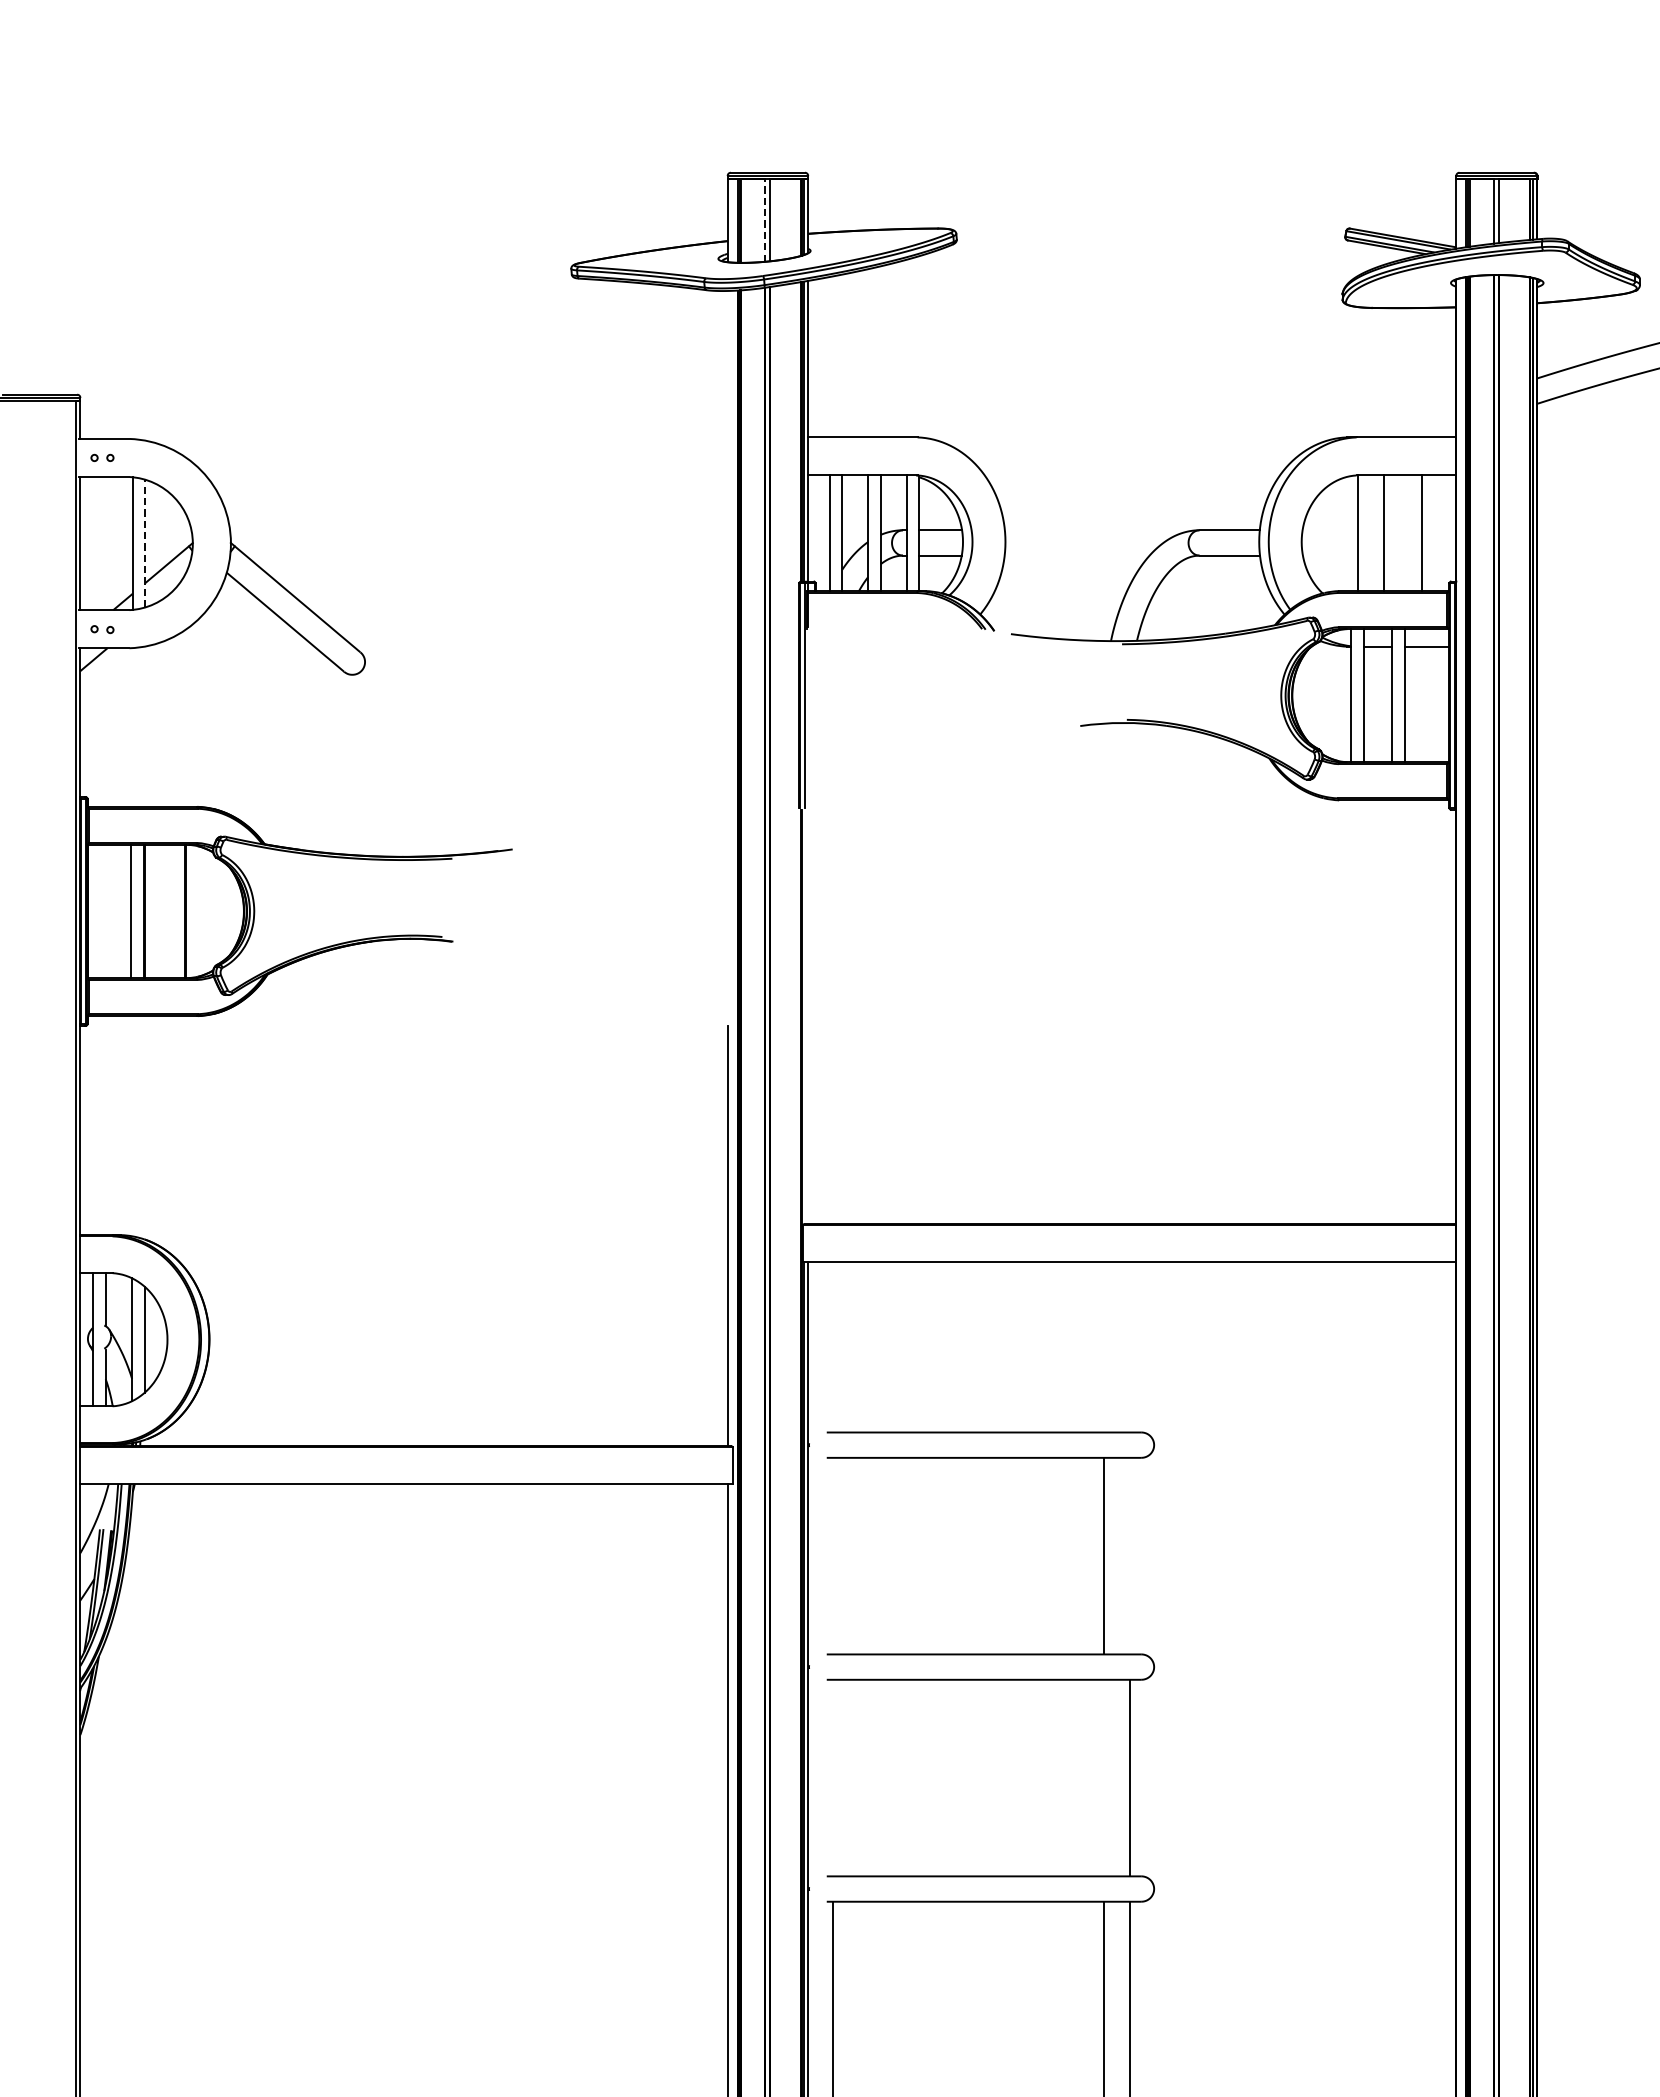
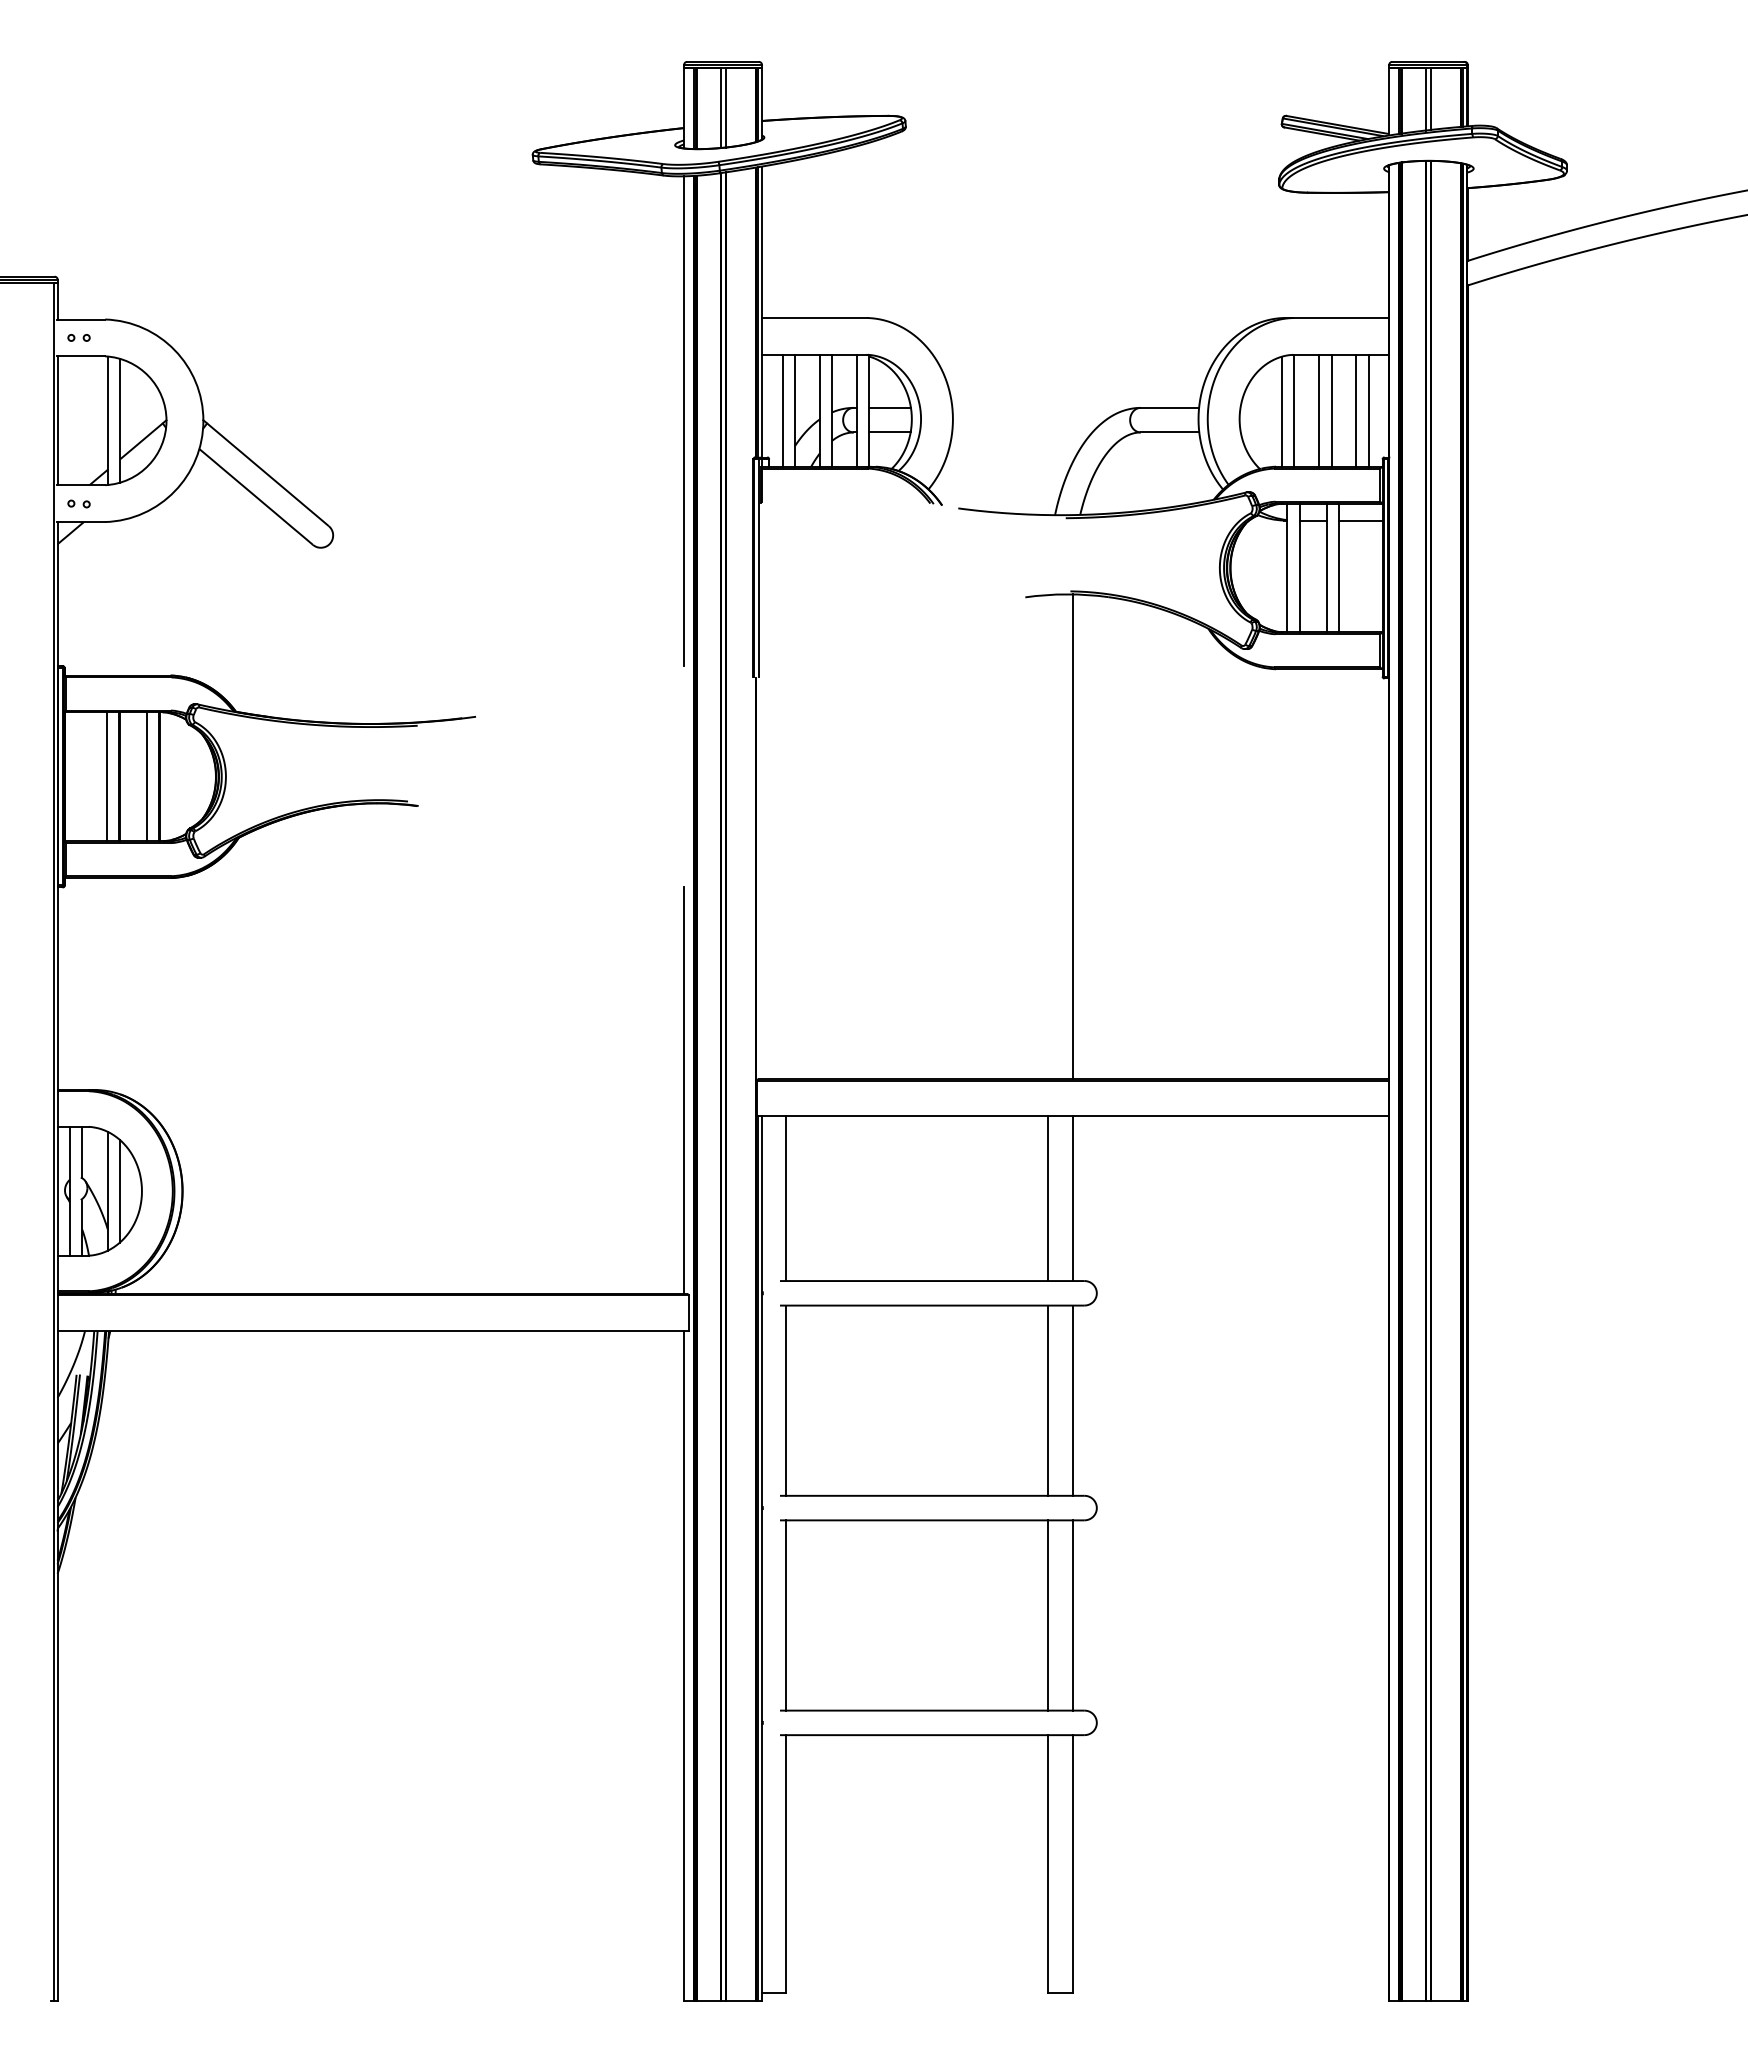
line: (765, 219) -> (720, 107), dashed -> solid
line: (1396, 532) -> (1331, 410), added
line: (1434, 532) -> (1368, 410), added
line: (1345, 533) -> (1282, 411), added
line: (145, 543) -> (120, 420), dashed -> solid
line: (728, 544) -> (684, 421), added
line: (172, 911) -> (146, 776), added
line: (1130, 973) -> (1073, 836), added
line: (833, 1347) -> (786, 1198), added
line: (1104, 1347) -> (1048, 1198), added
line: (1130, 1347) -> (1073, 1198), added
line: (833, 1555) -> (786, 1400), added
line: (1130, 1555) -> (1073, 1400), added
line: (833, 1778) -> (786, 1615), added
line: (1104, 1778) -> (1048, 1615), added

